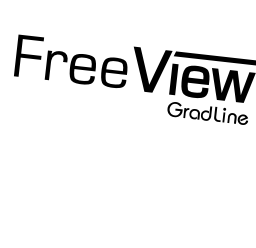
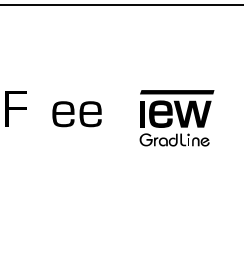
fill: (56, 65) -> (40, 113), removed
fill: (150, 70) -> (121, 108), removed

